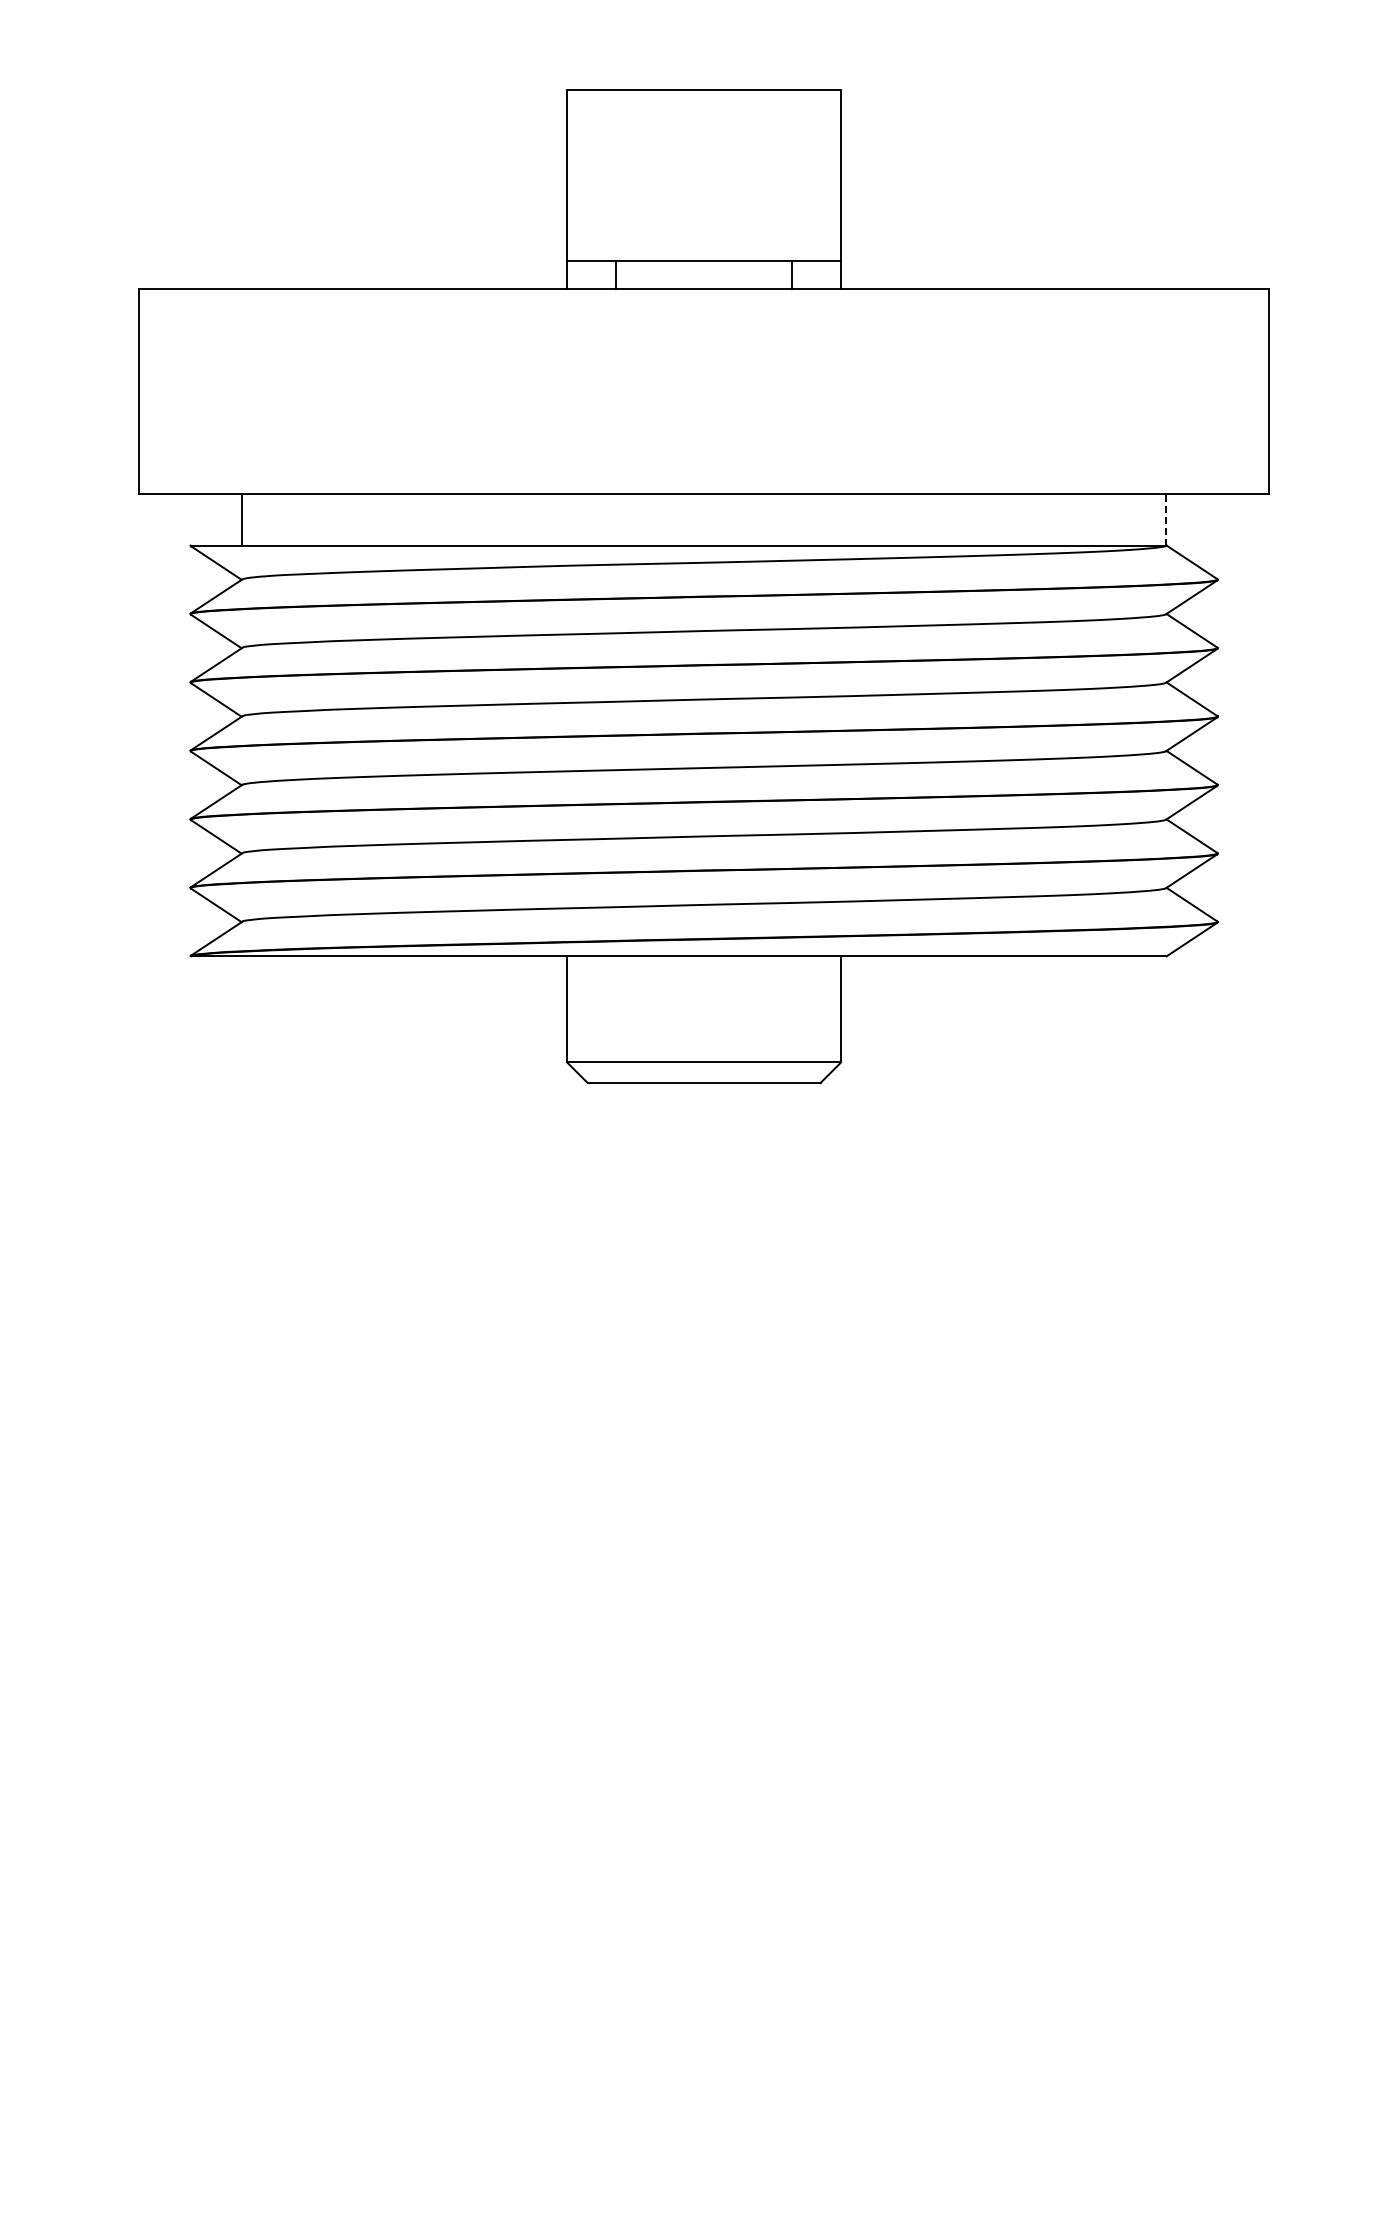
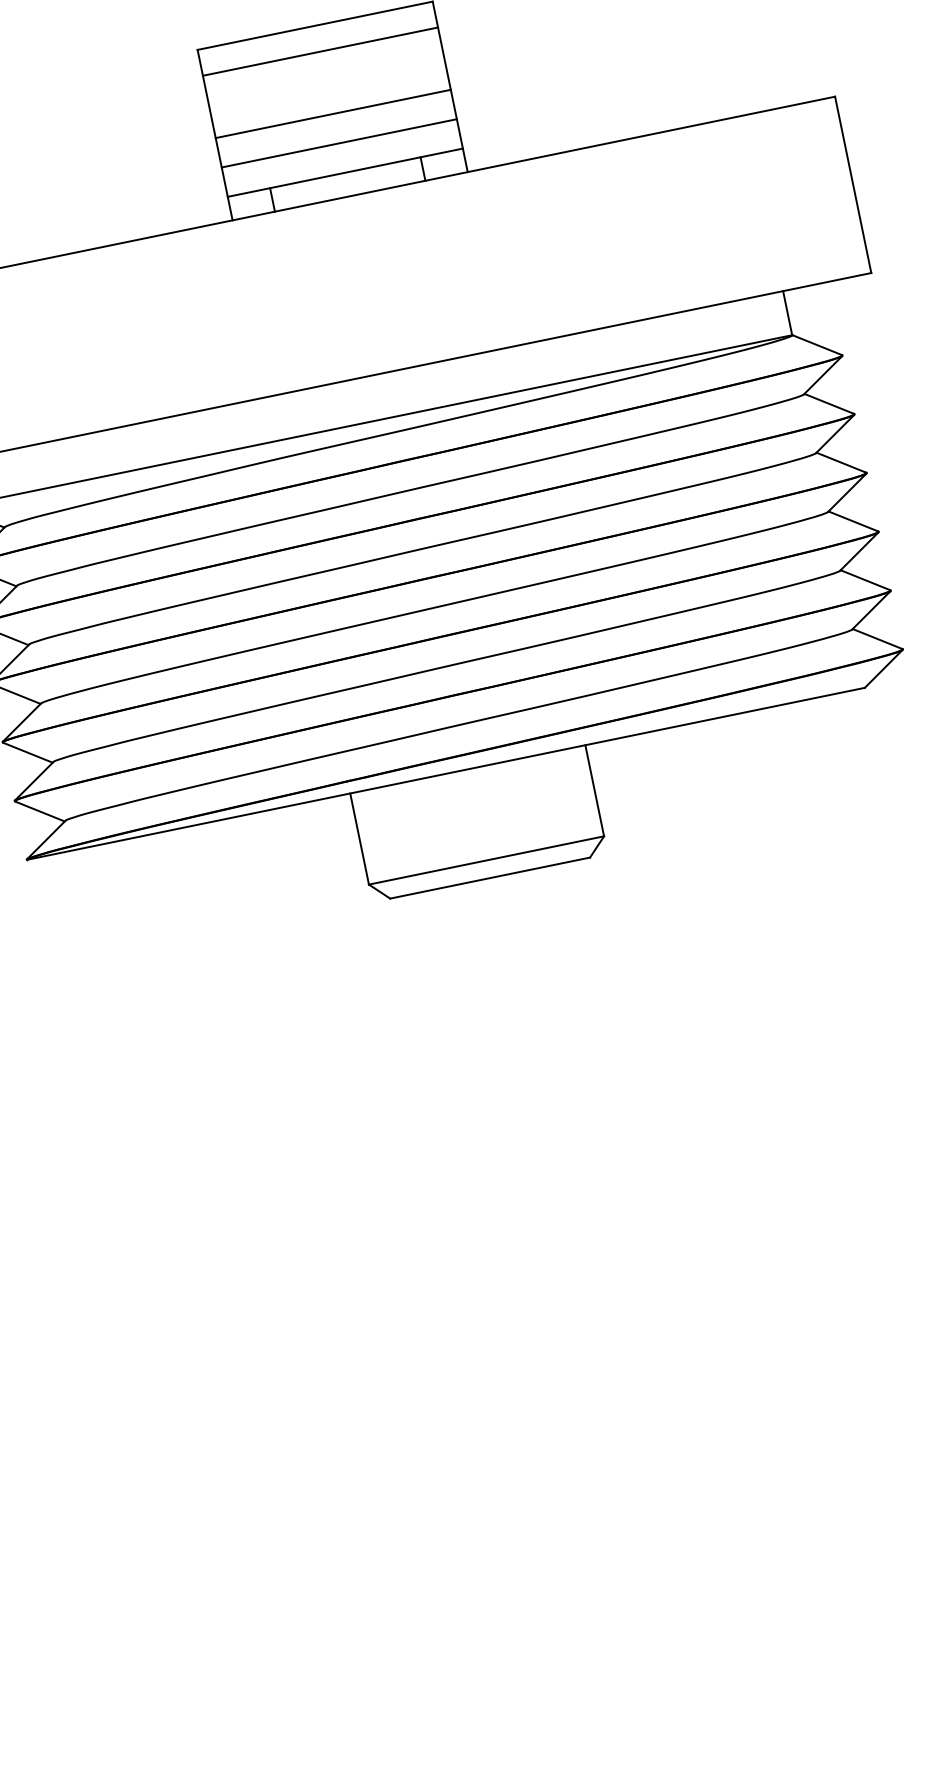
line: (704, 120) -> (320, 51), added
line: (704, 192) -> (333, 113), added
line: (704, 227) -> (339, 143), added
line: (1166, 519) -> (787, 312), dashed -> solid

